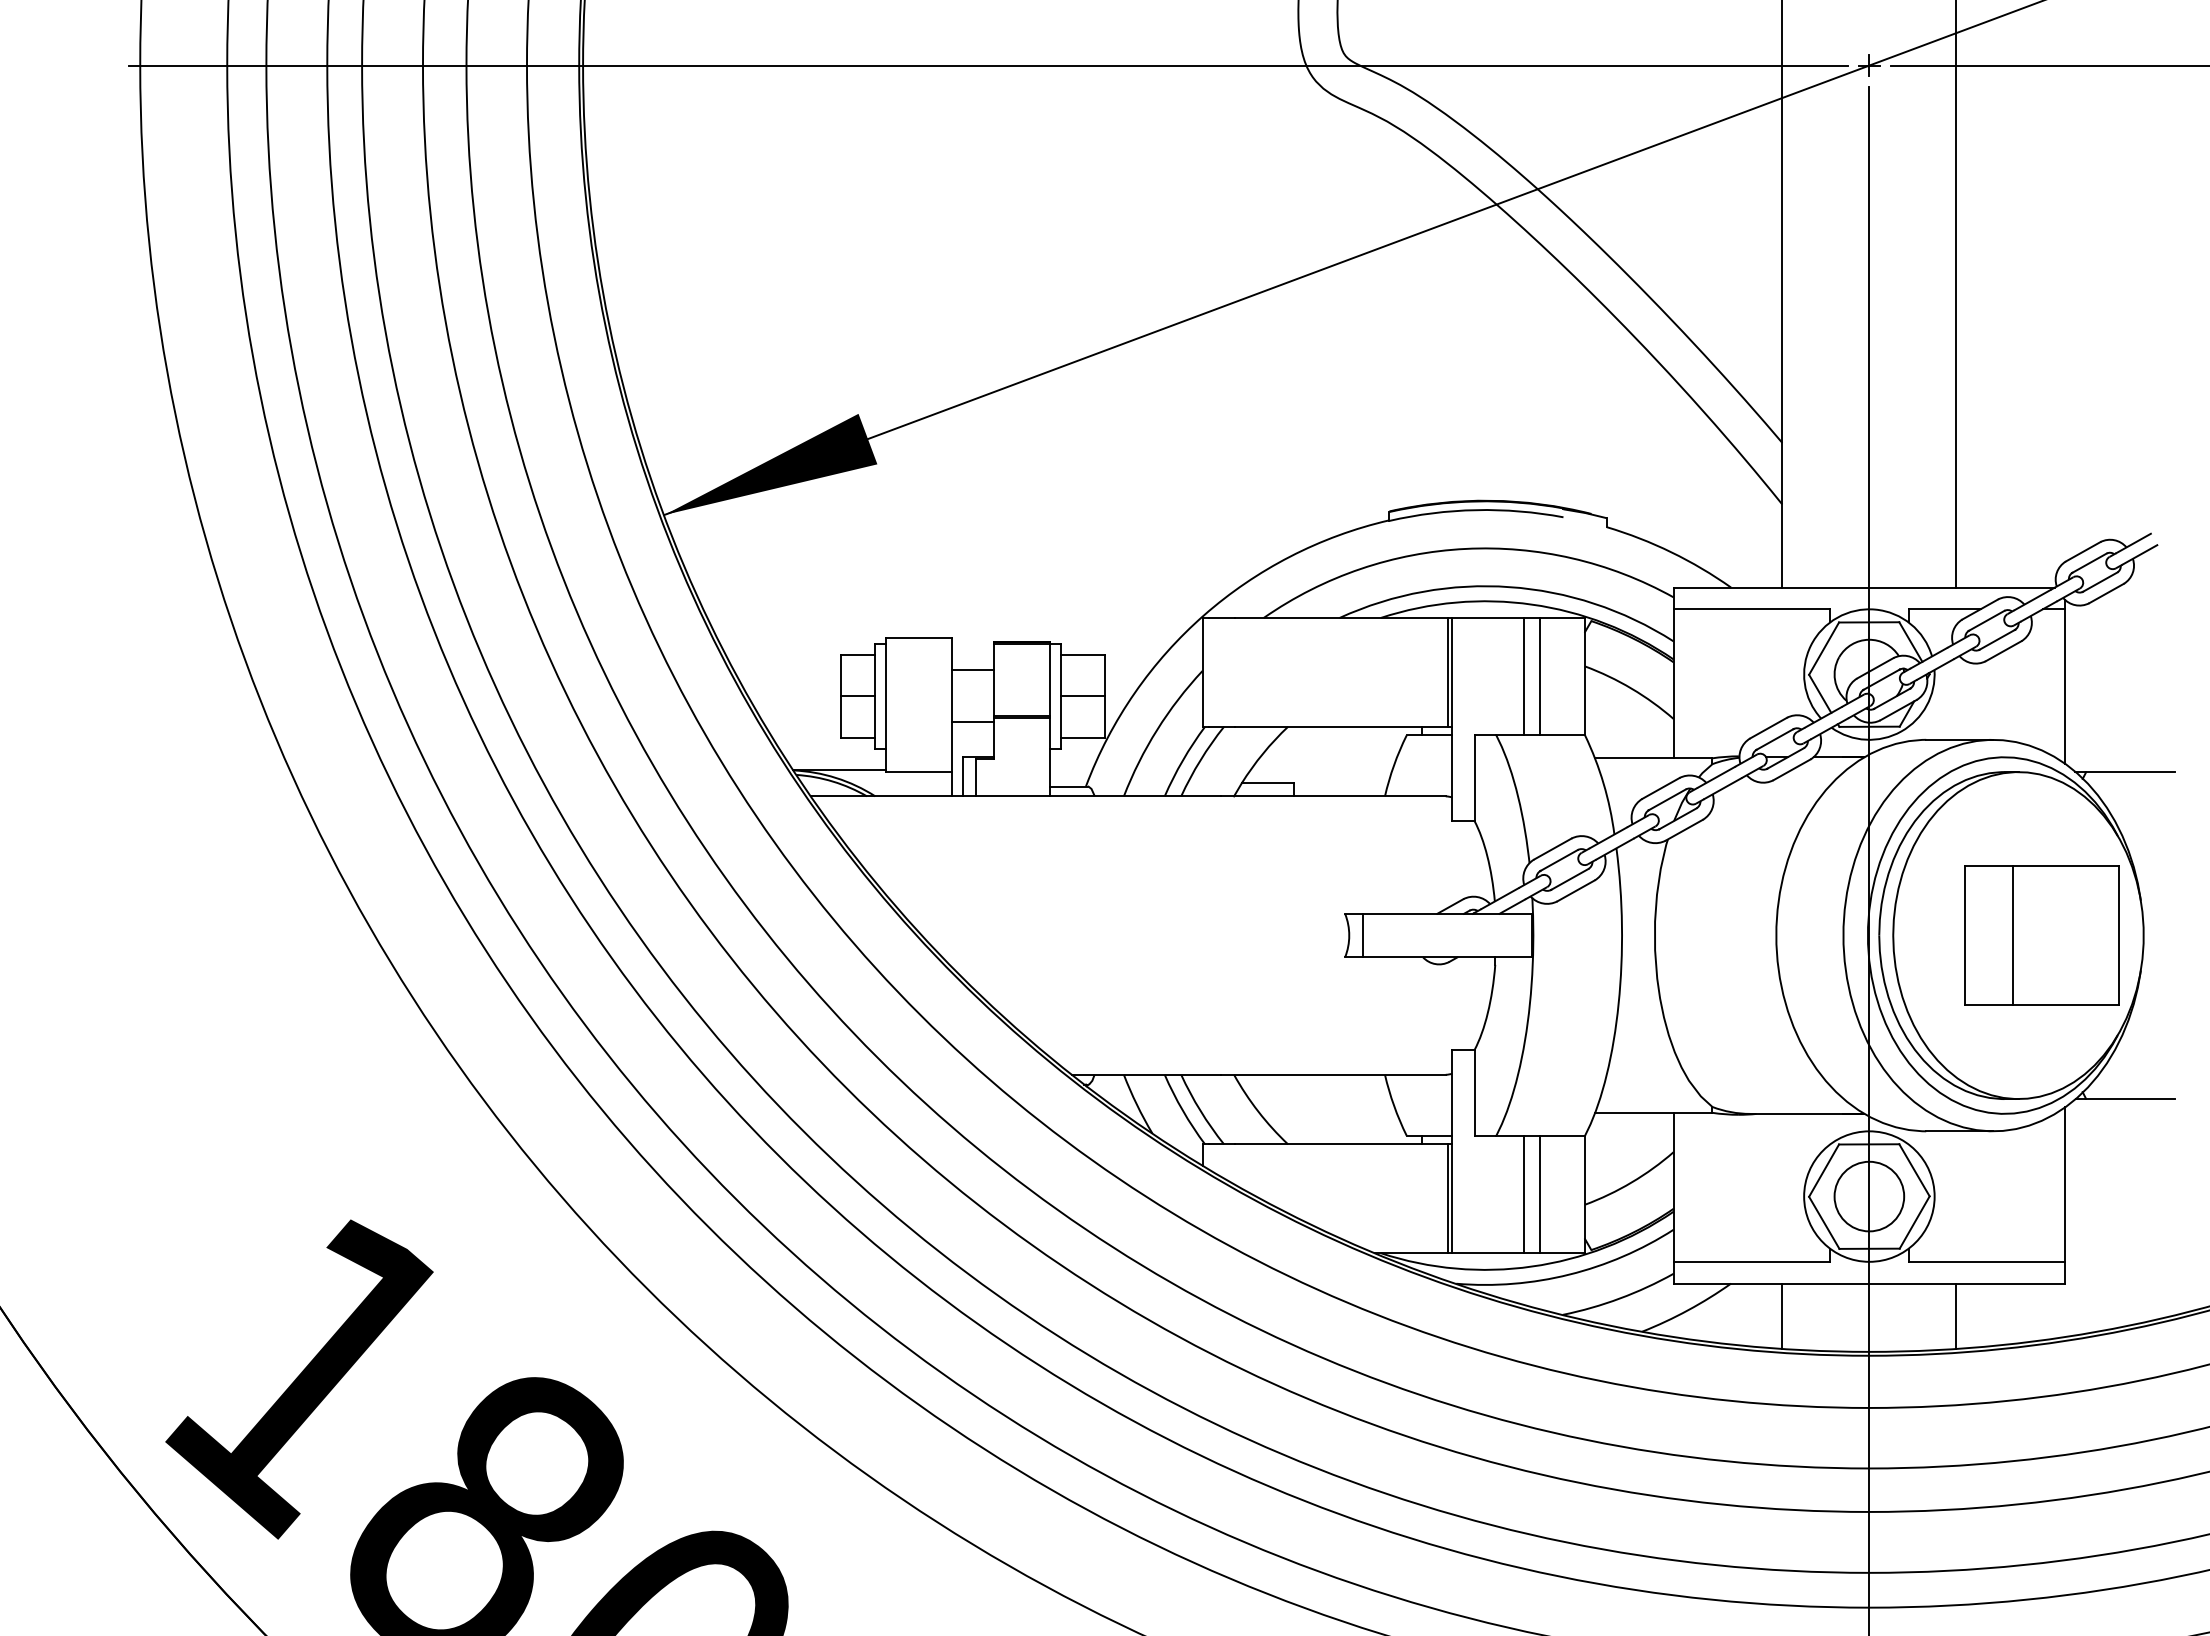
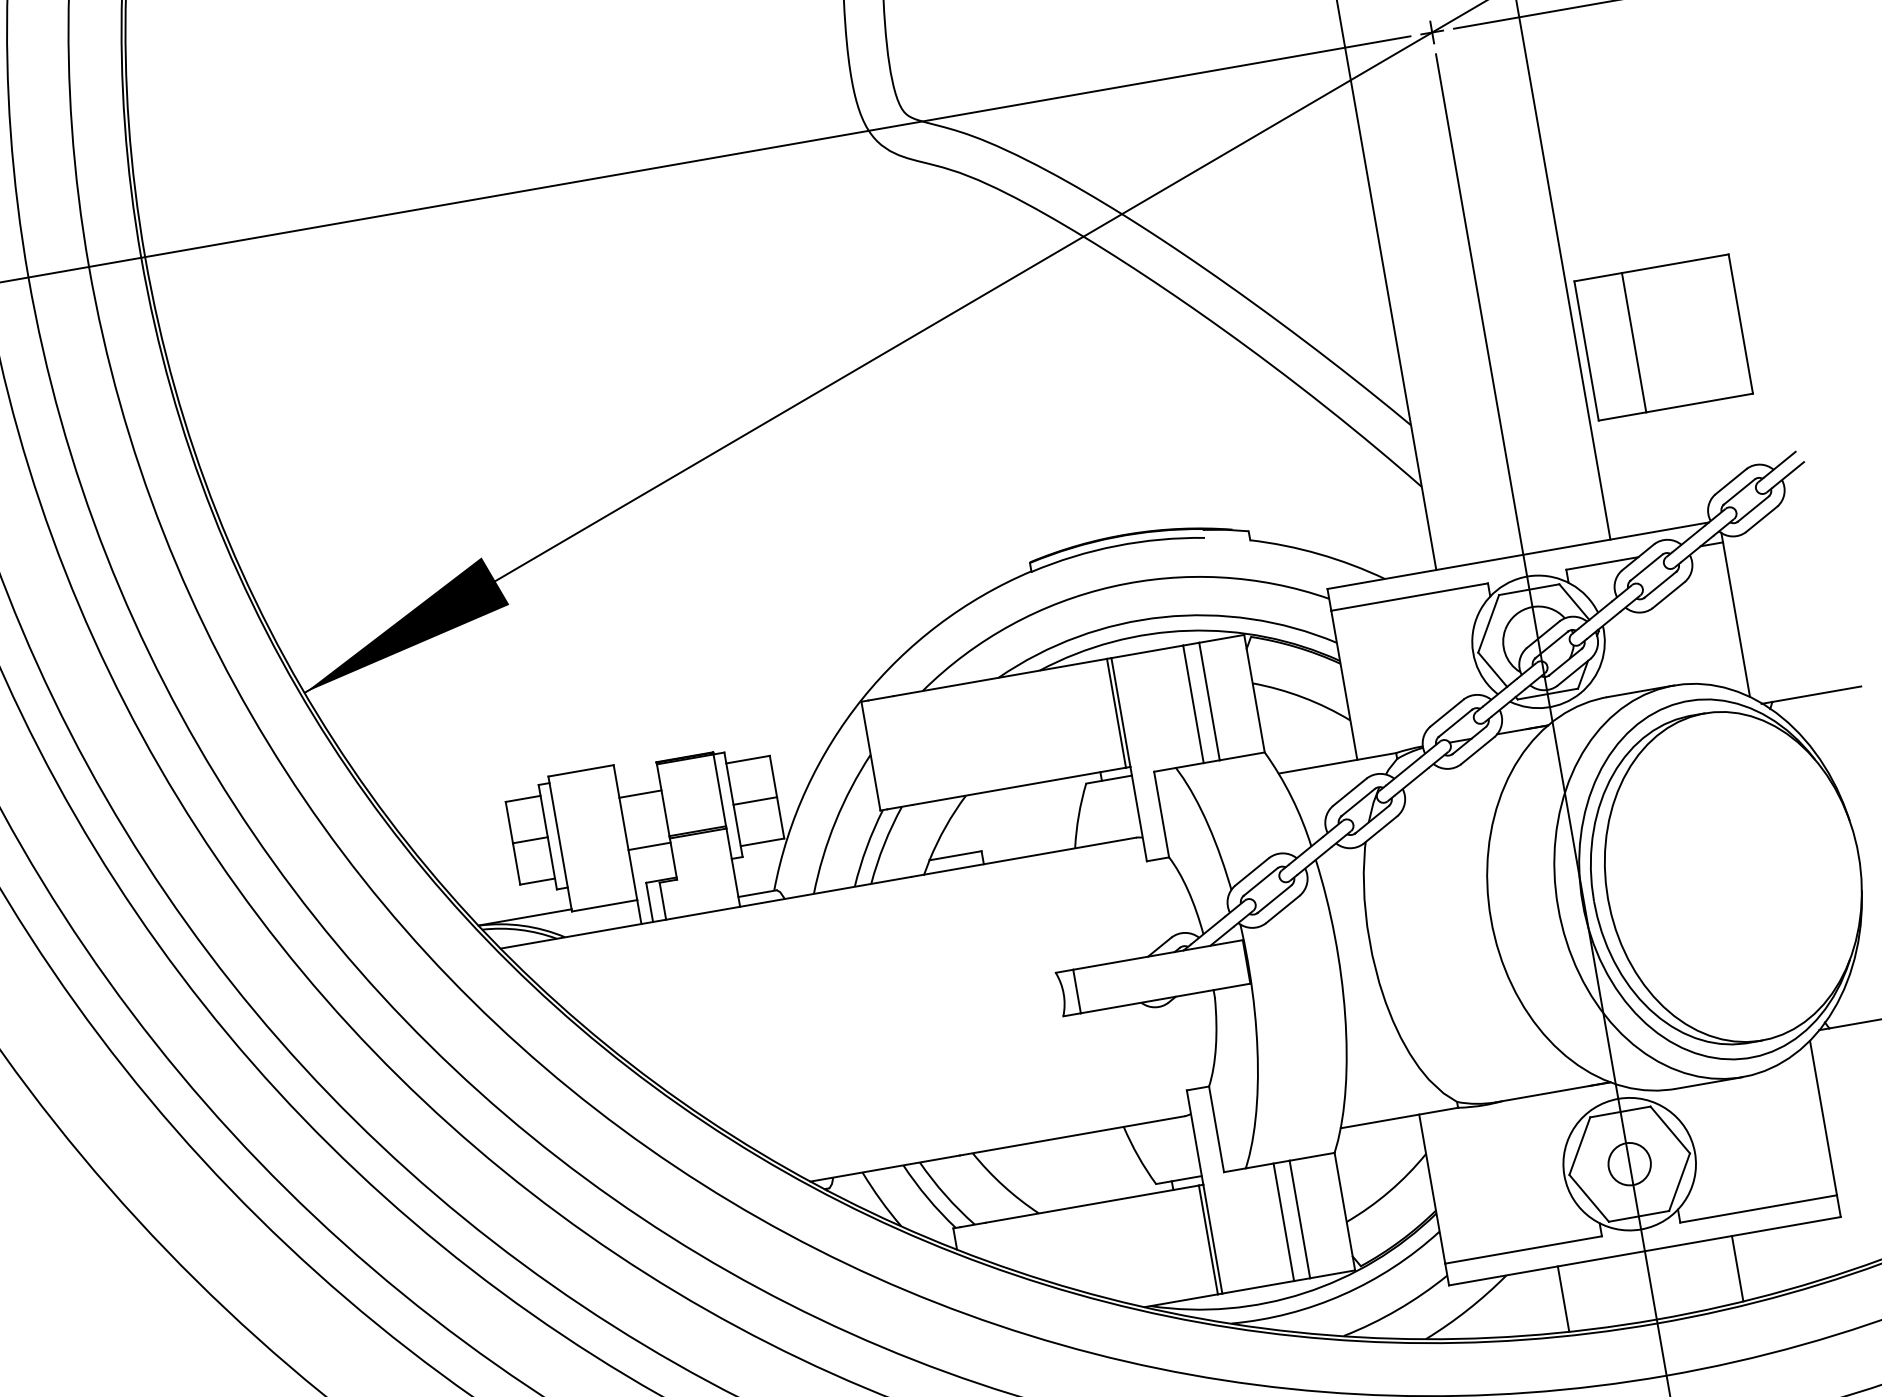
part: (2041, 935) -> (1662, 337), moved
circle: (1869, 1196) -> (1629, 1164), size x0.6

